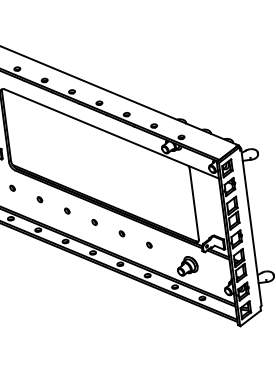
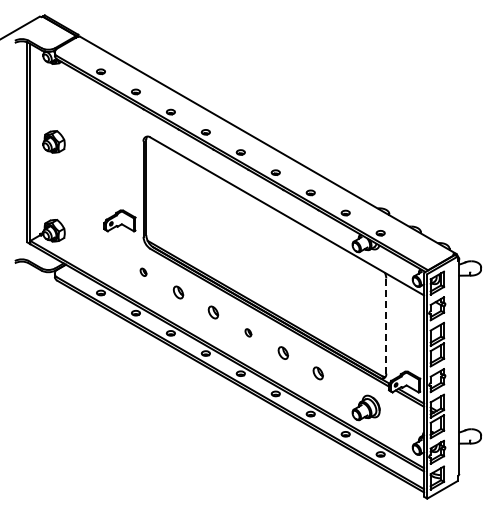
part: (39, 199) -> (178, 292), size x1.6
line: (194, 204) -> (386, 326), solid -> dashed
part: (67, 210) -> (213, 312), size x1.6
part: (122, 233) -> (283, 352), size x1.6
part: (149, 244) -> (318, 372), size x1.6

